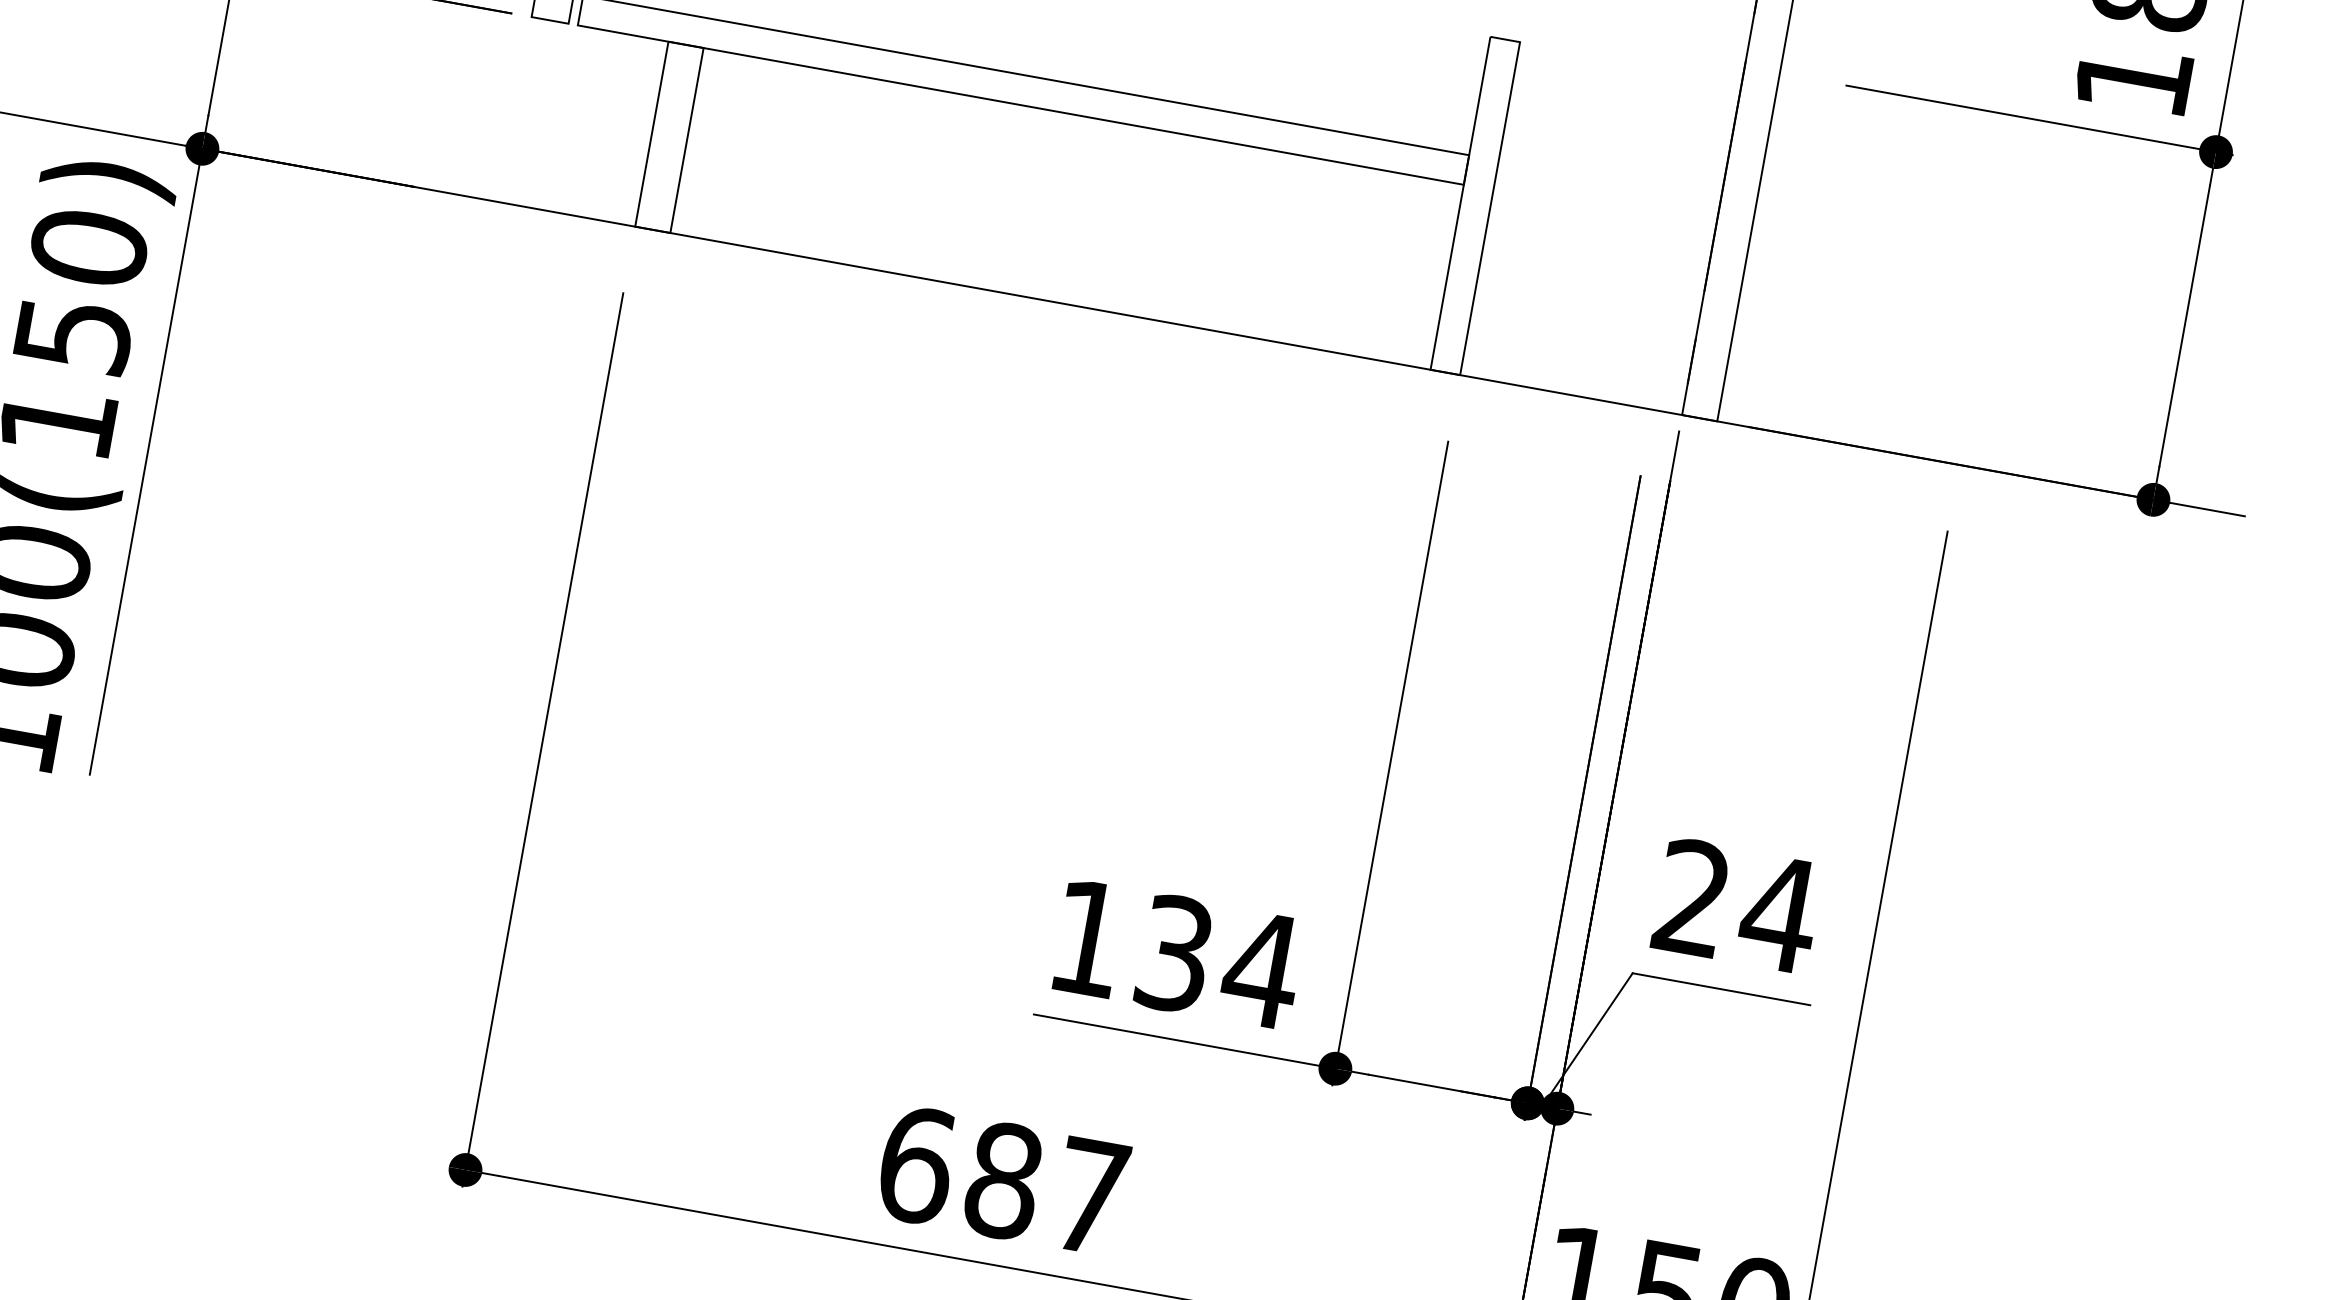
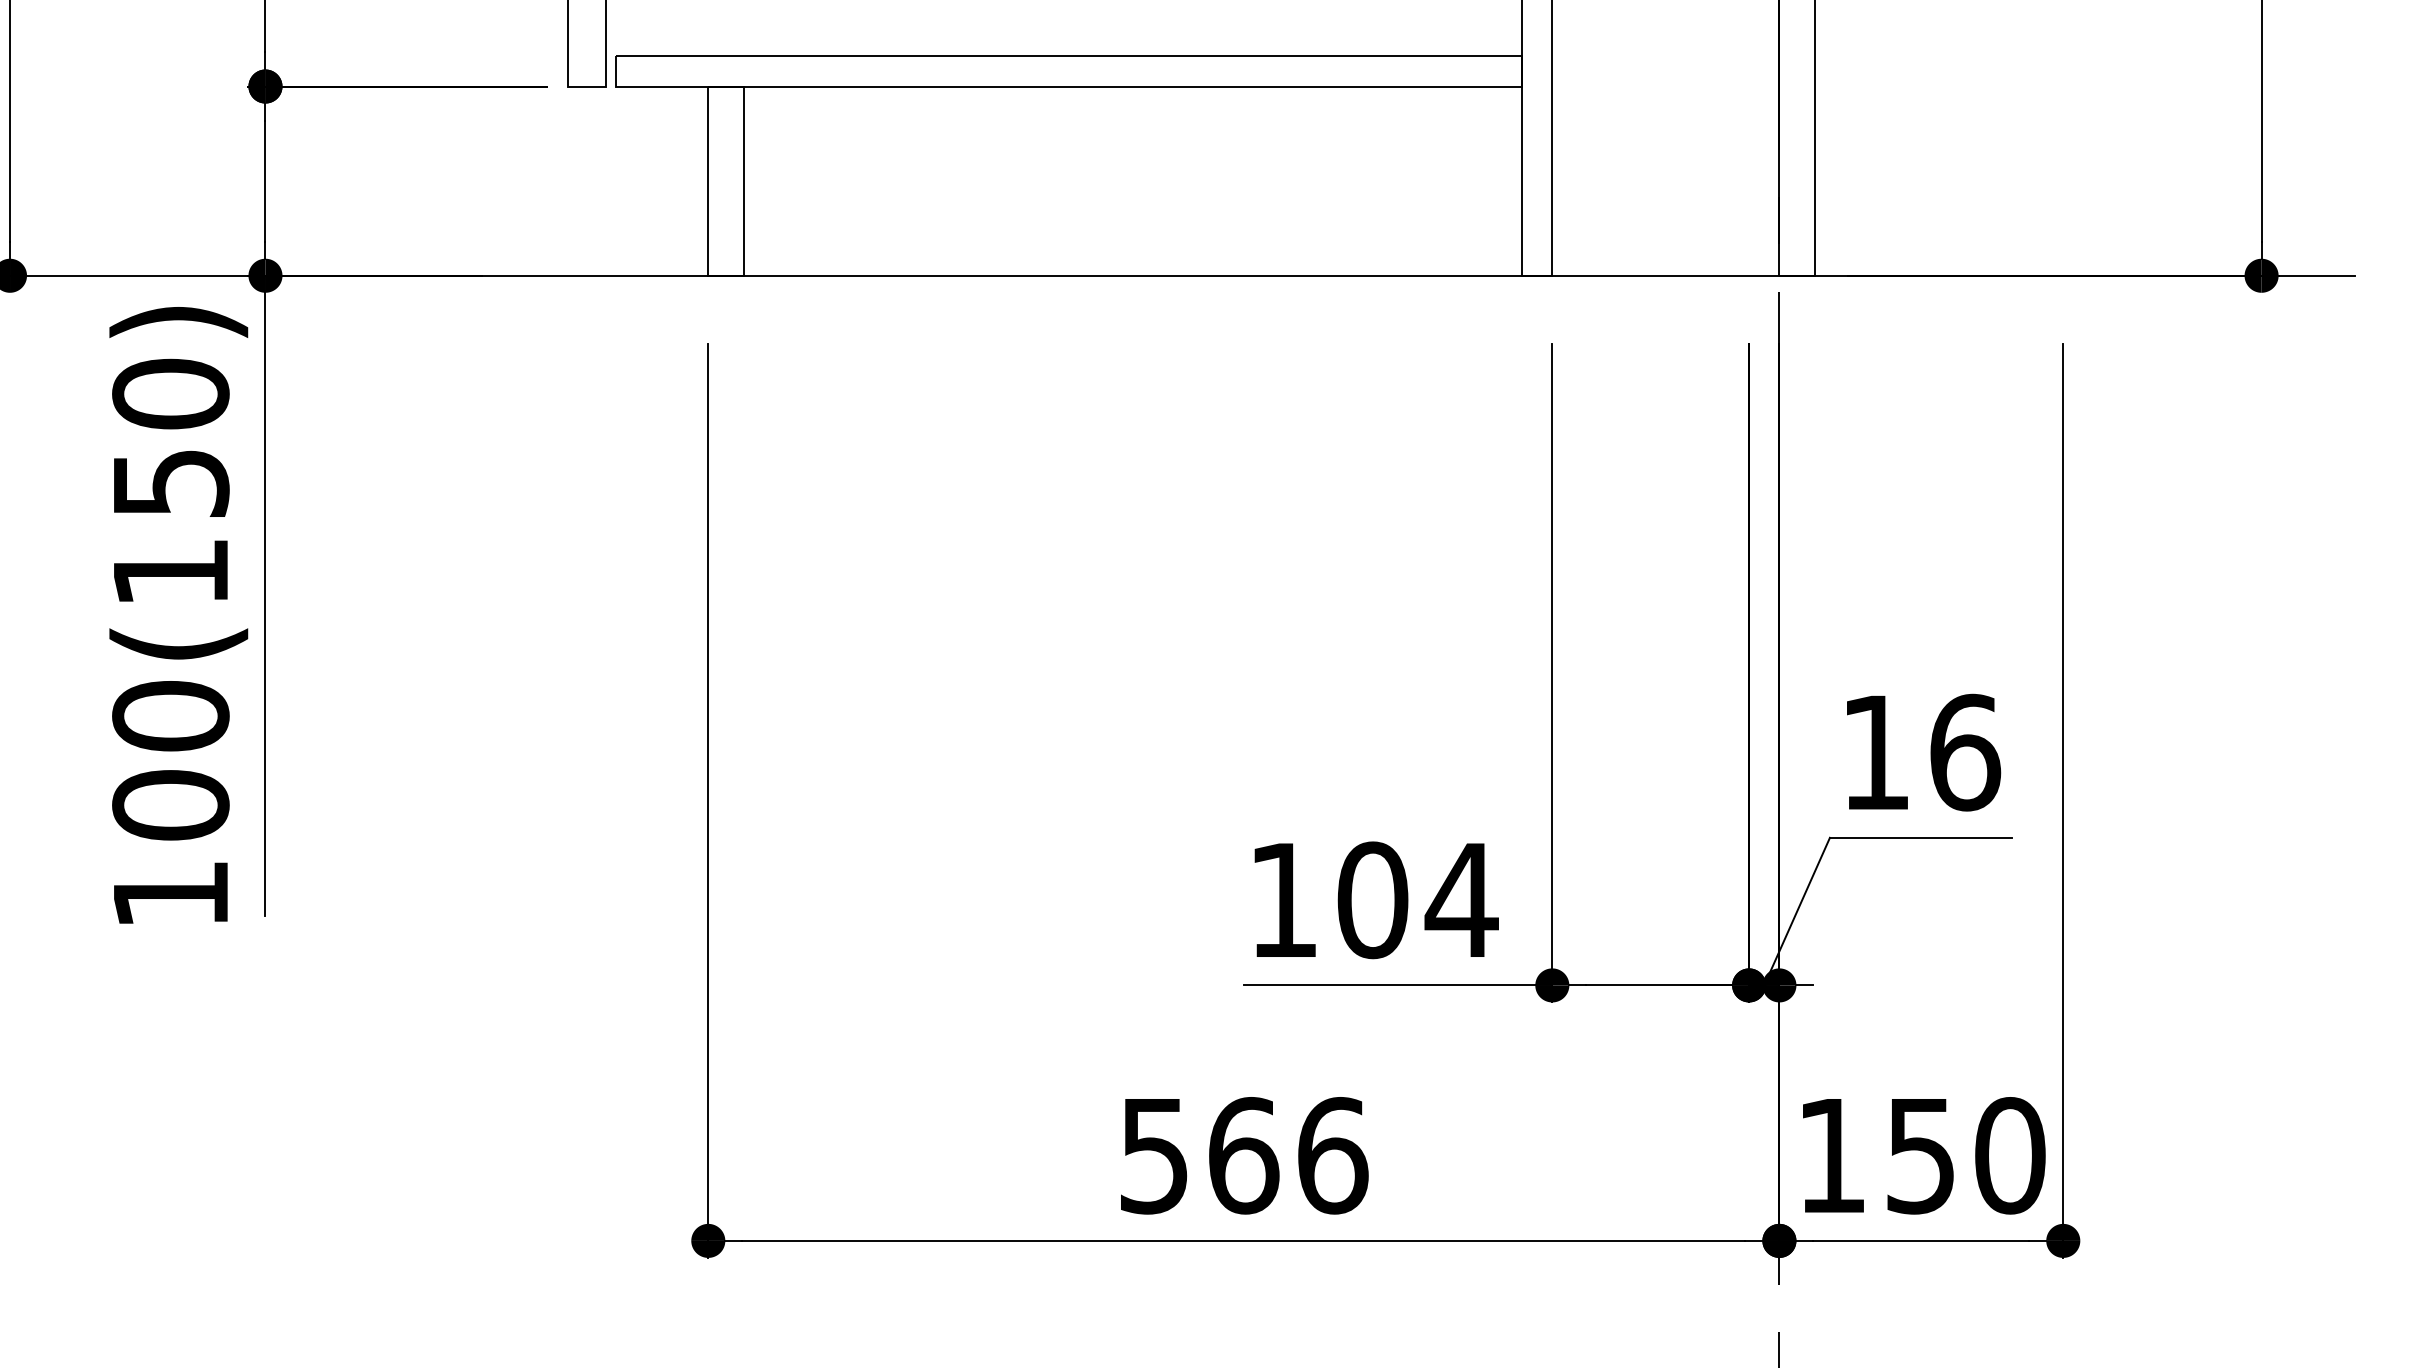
text: (1737, 905) -> (1921, 752), 24 -> 16
text: (1174, 954) -> (1372, 900), 134 -> 104
text: (1004, 1180) -> (1244, 1155), 687 -> 566

